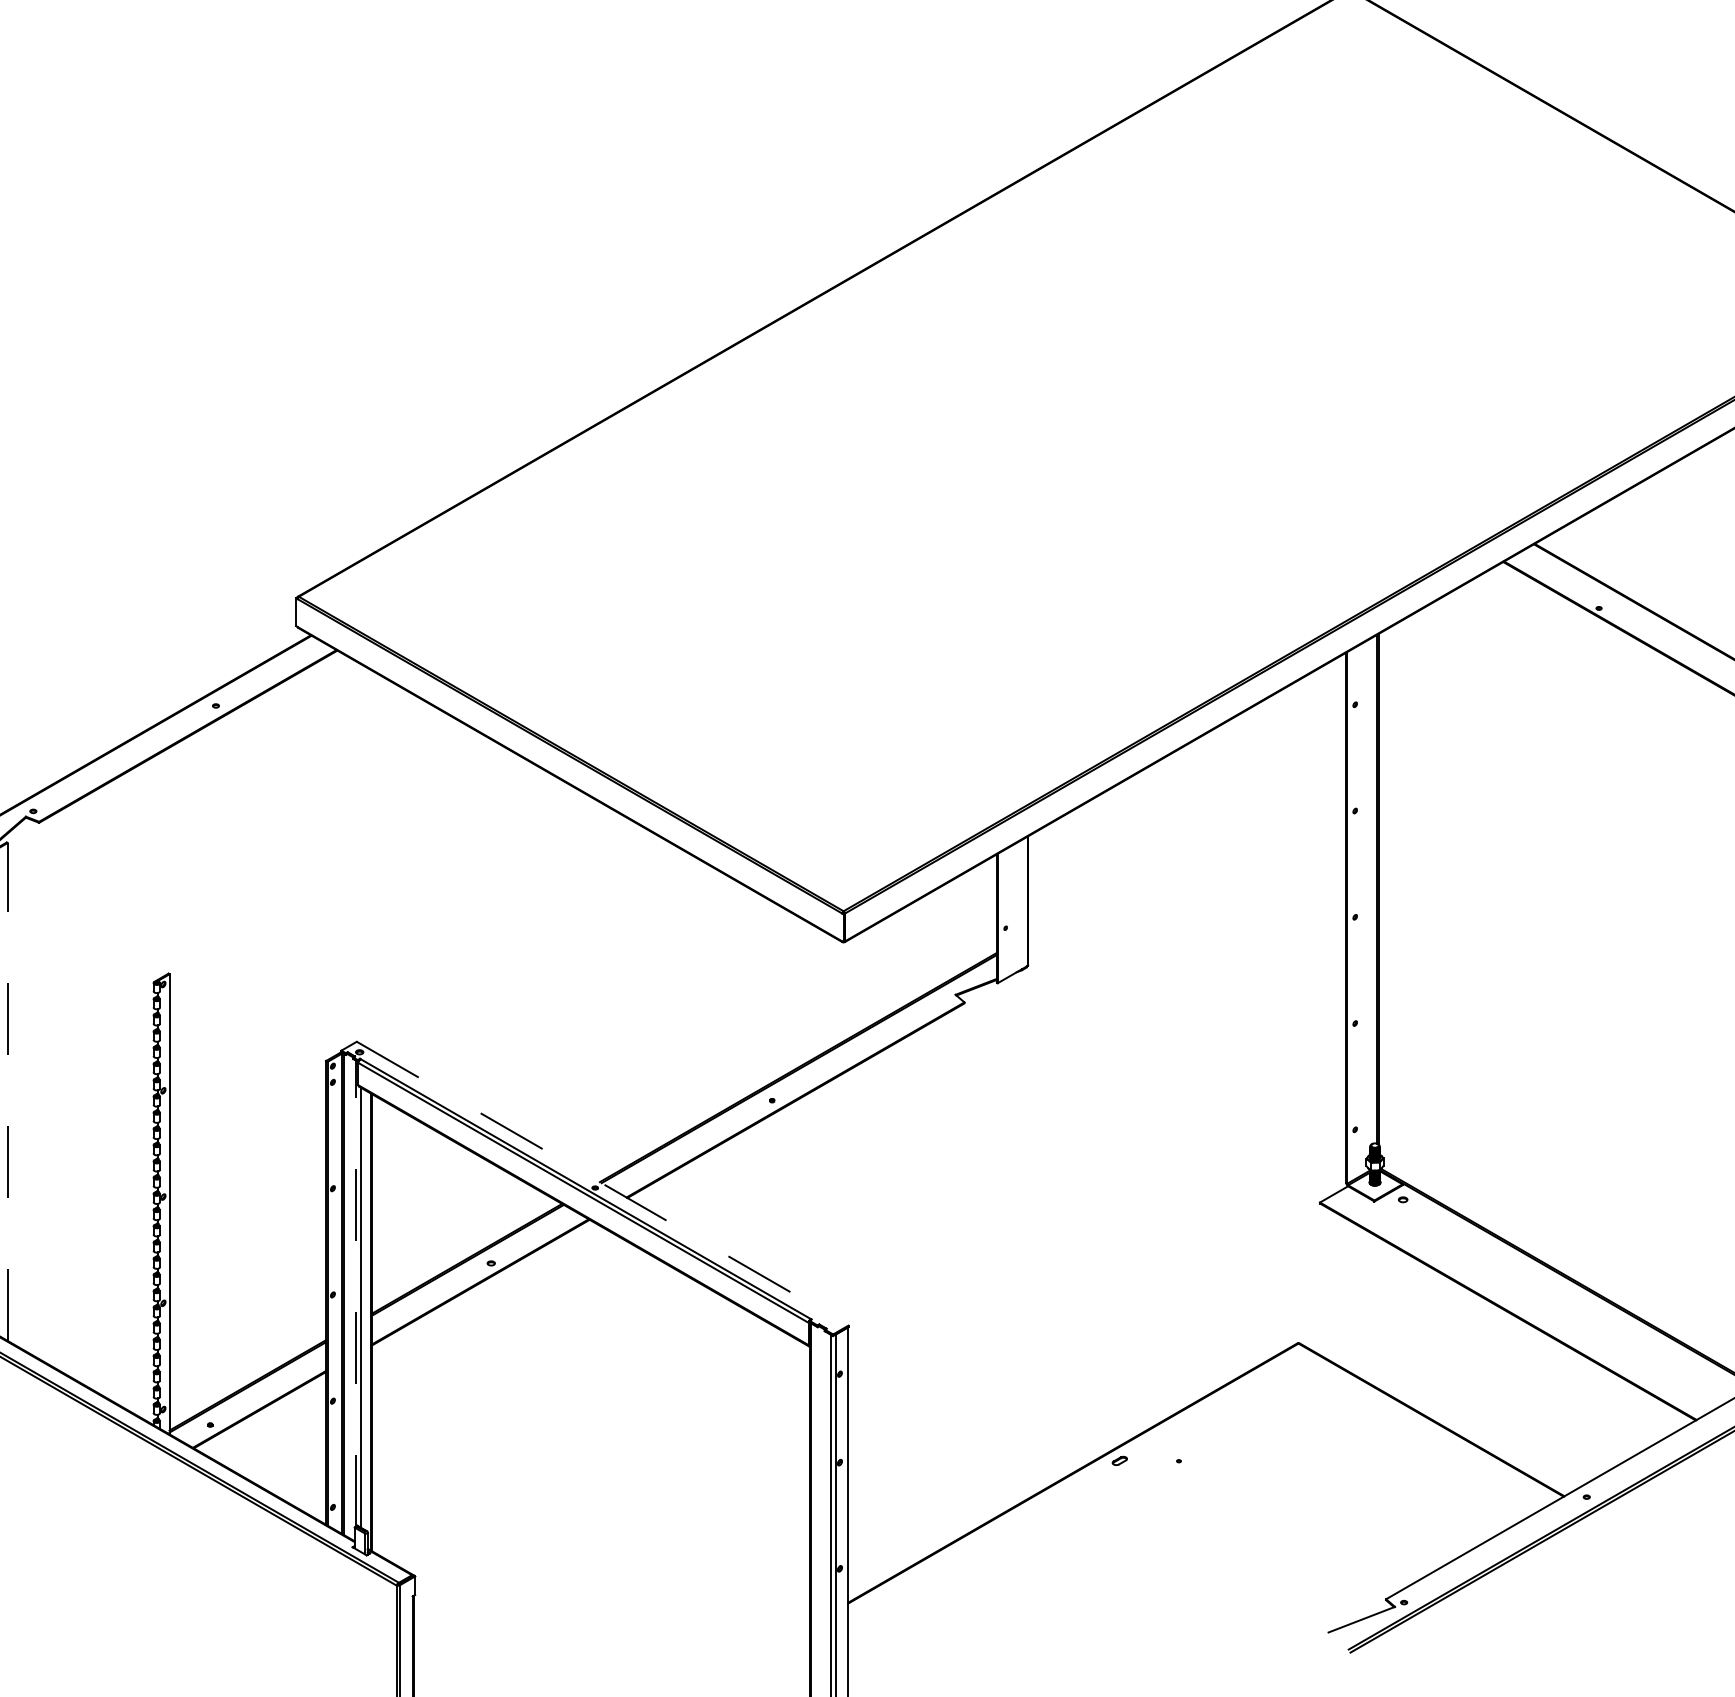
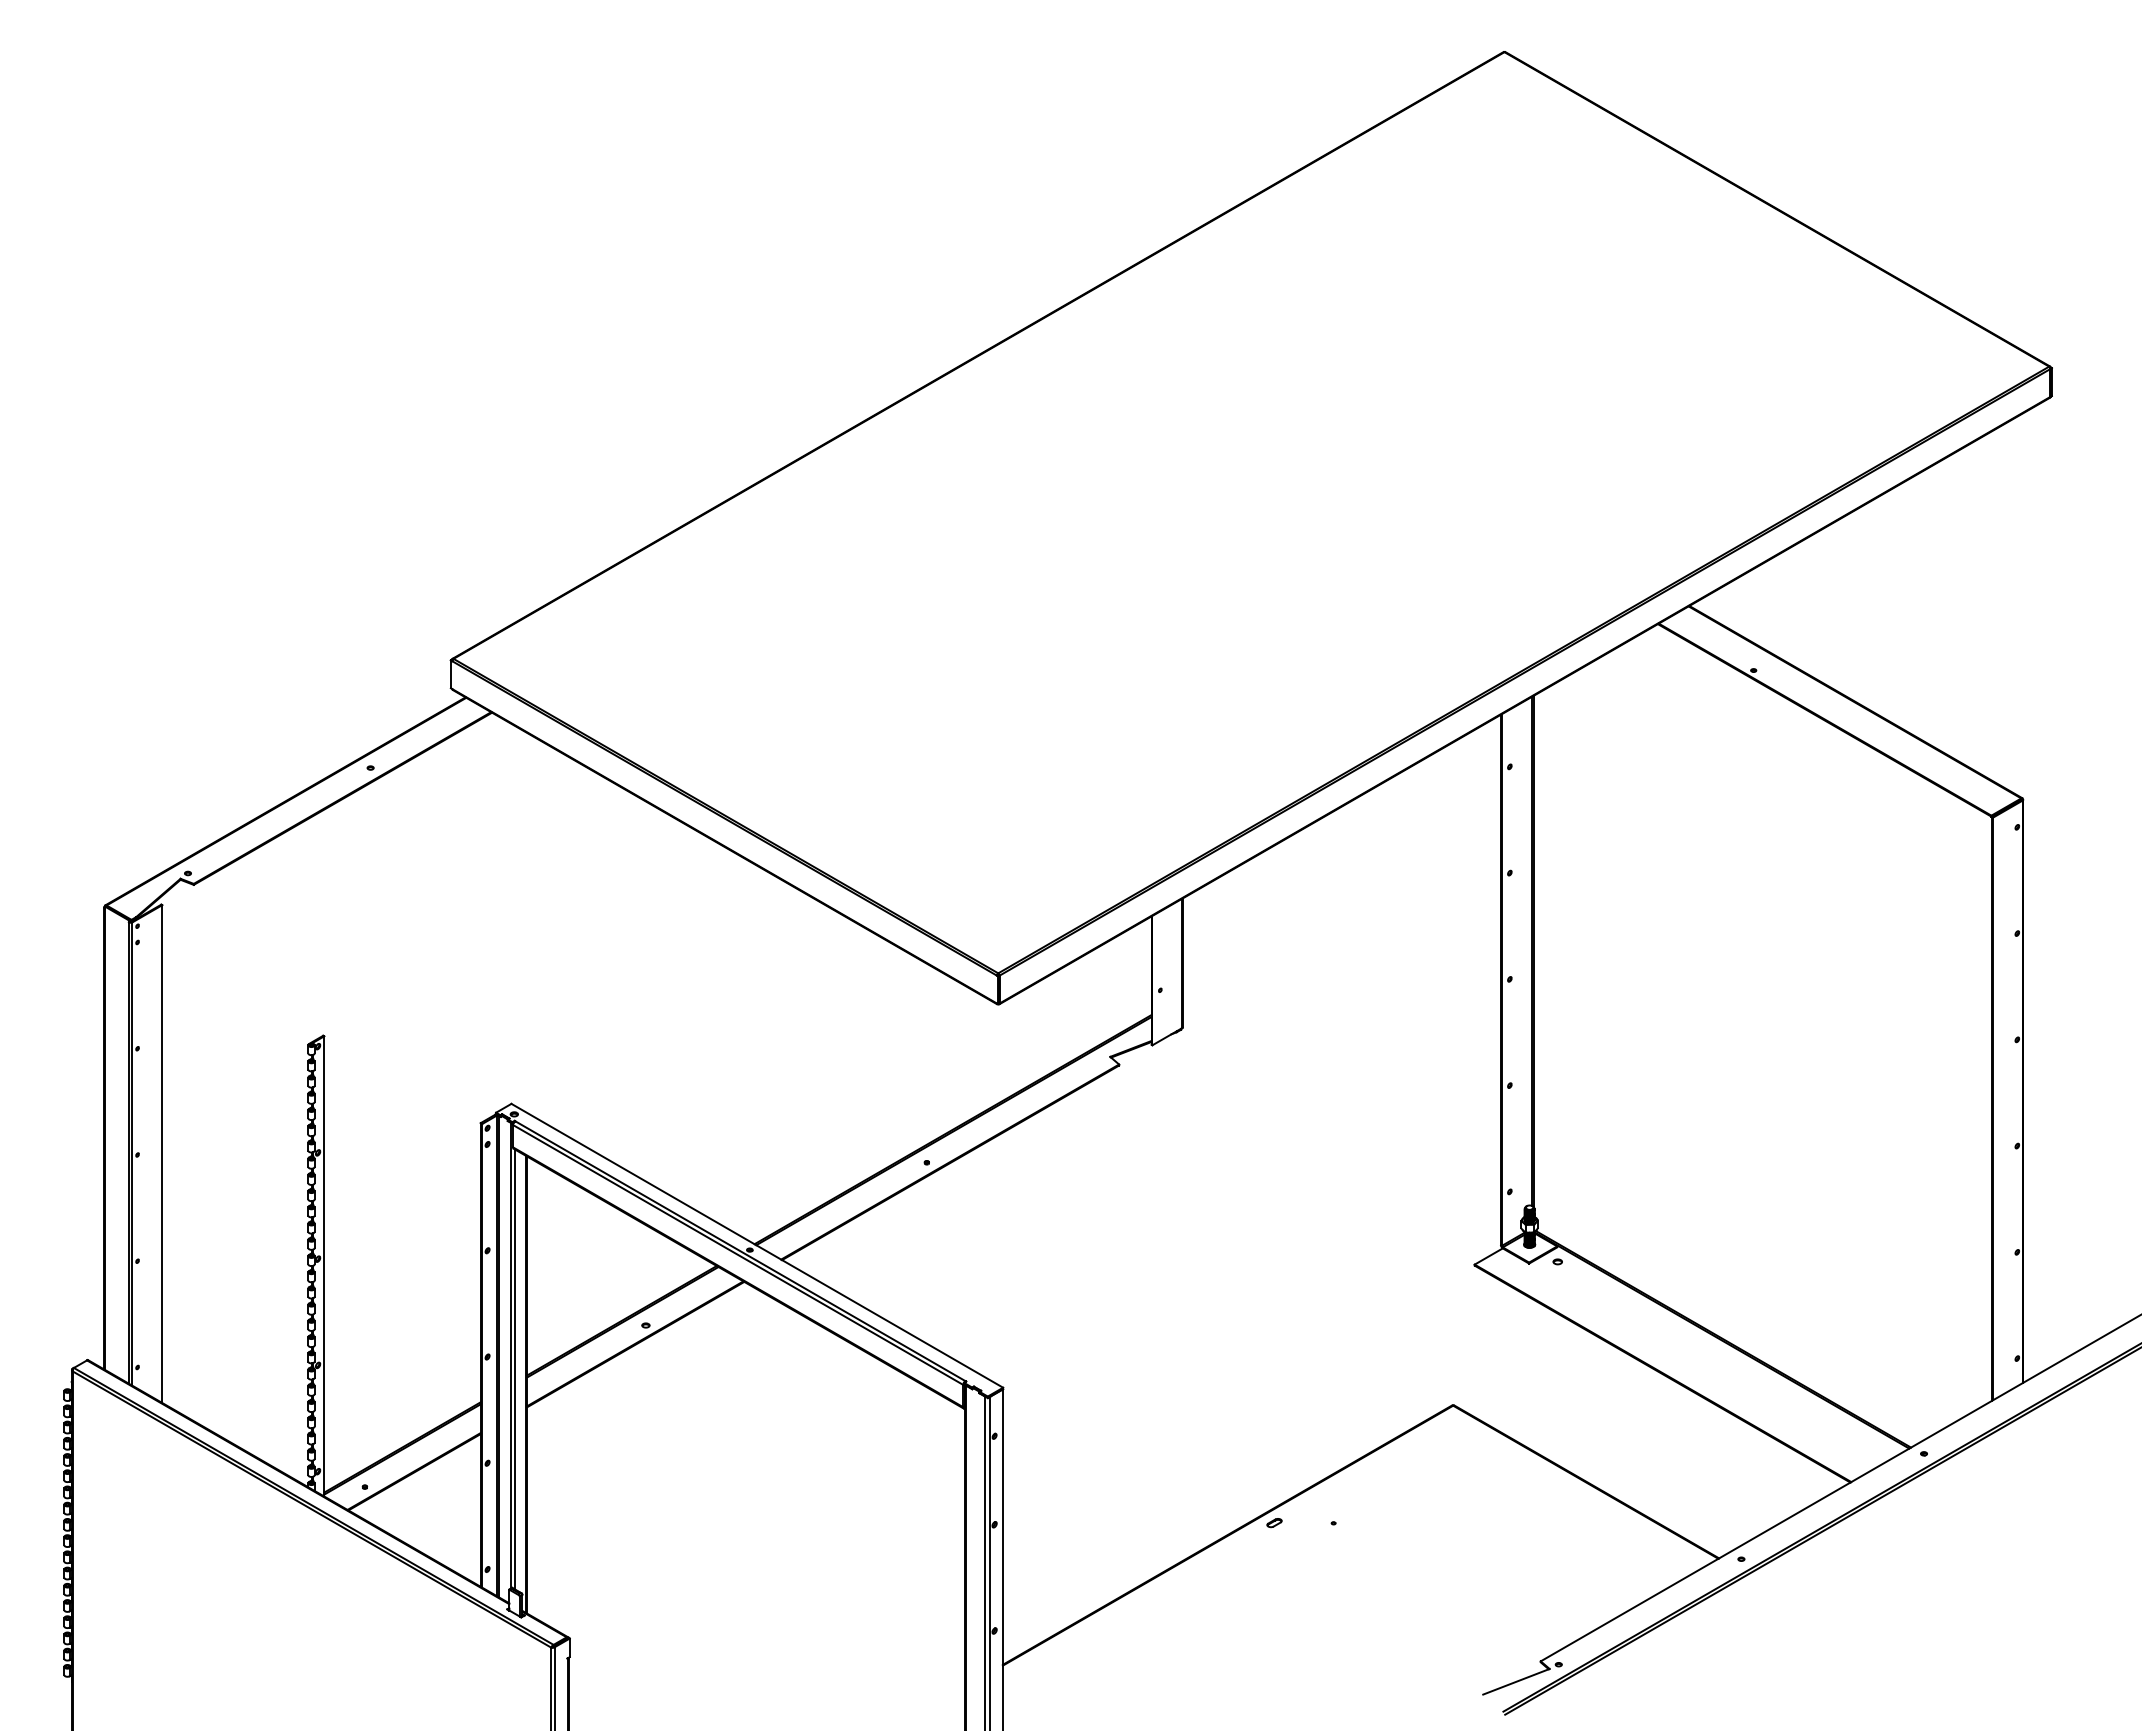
line: (7, 1092) -> (162, 1154), dashed -> solid
line: (602, 1183) -> (757, 1245), dashed -> solid
line: (355, 1293) -> (510, 1355), dashed -> solid

